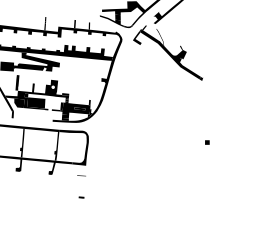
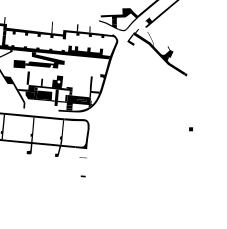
fill: (94, 90) -> (94, 84), added
fill: (50, 105) -> (56, 97), added

